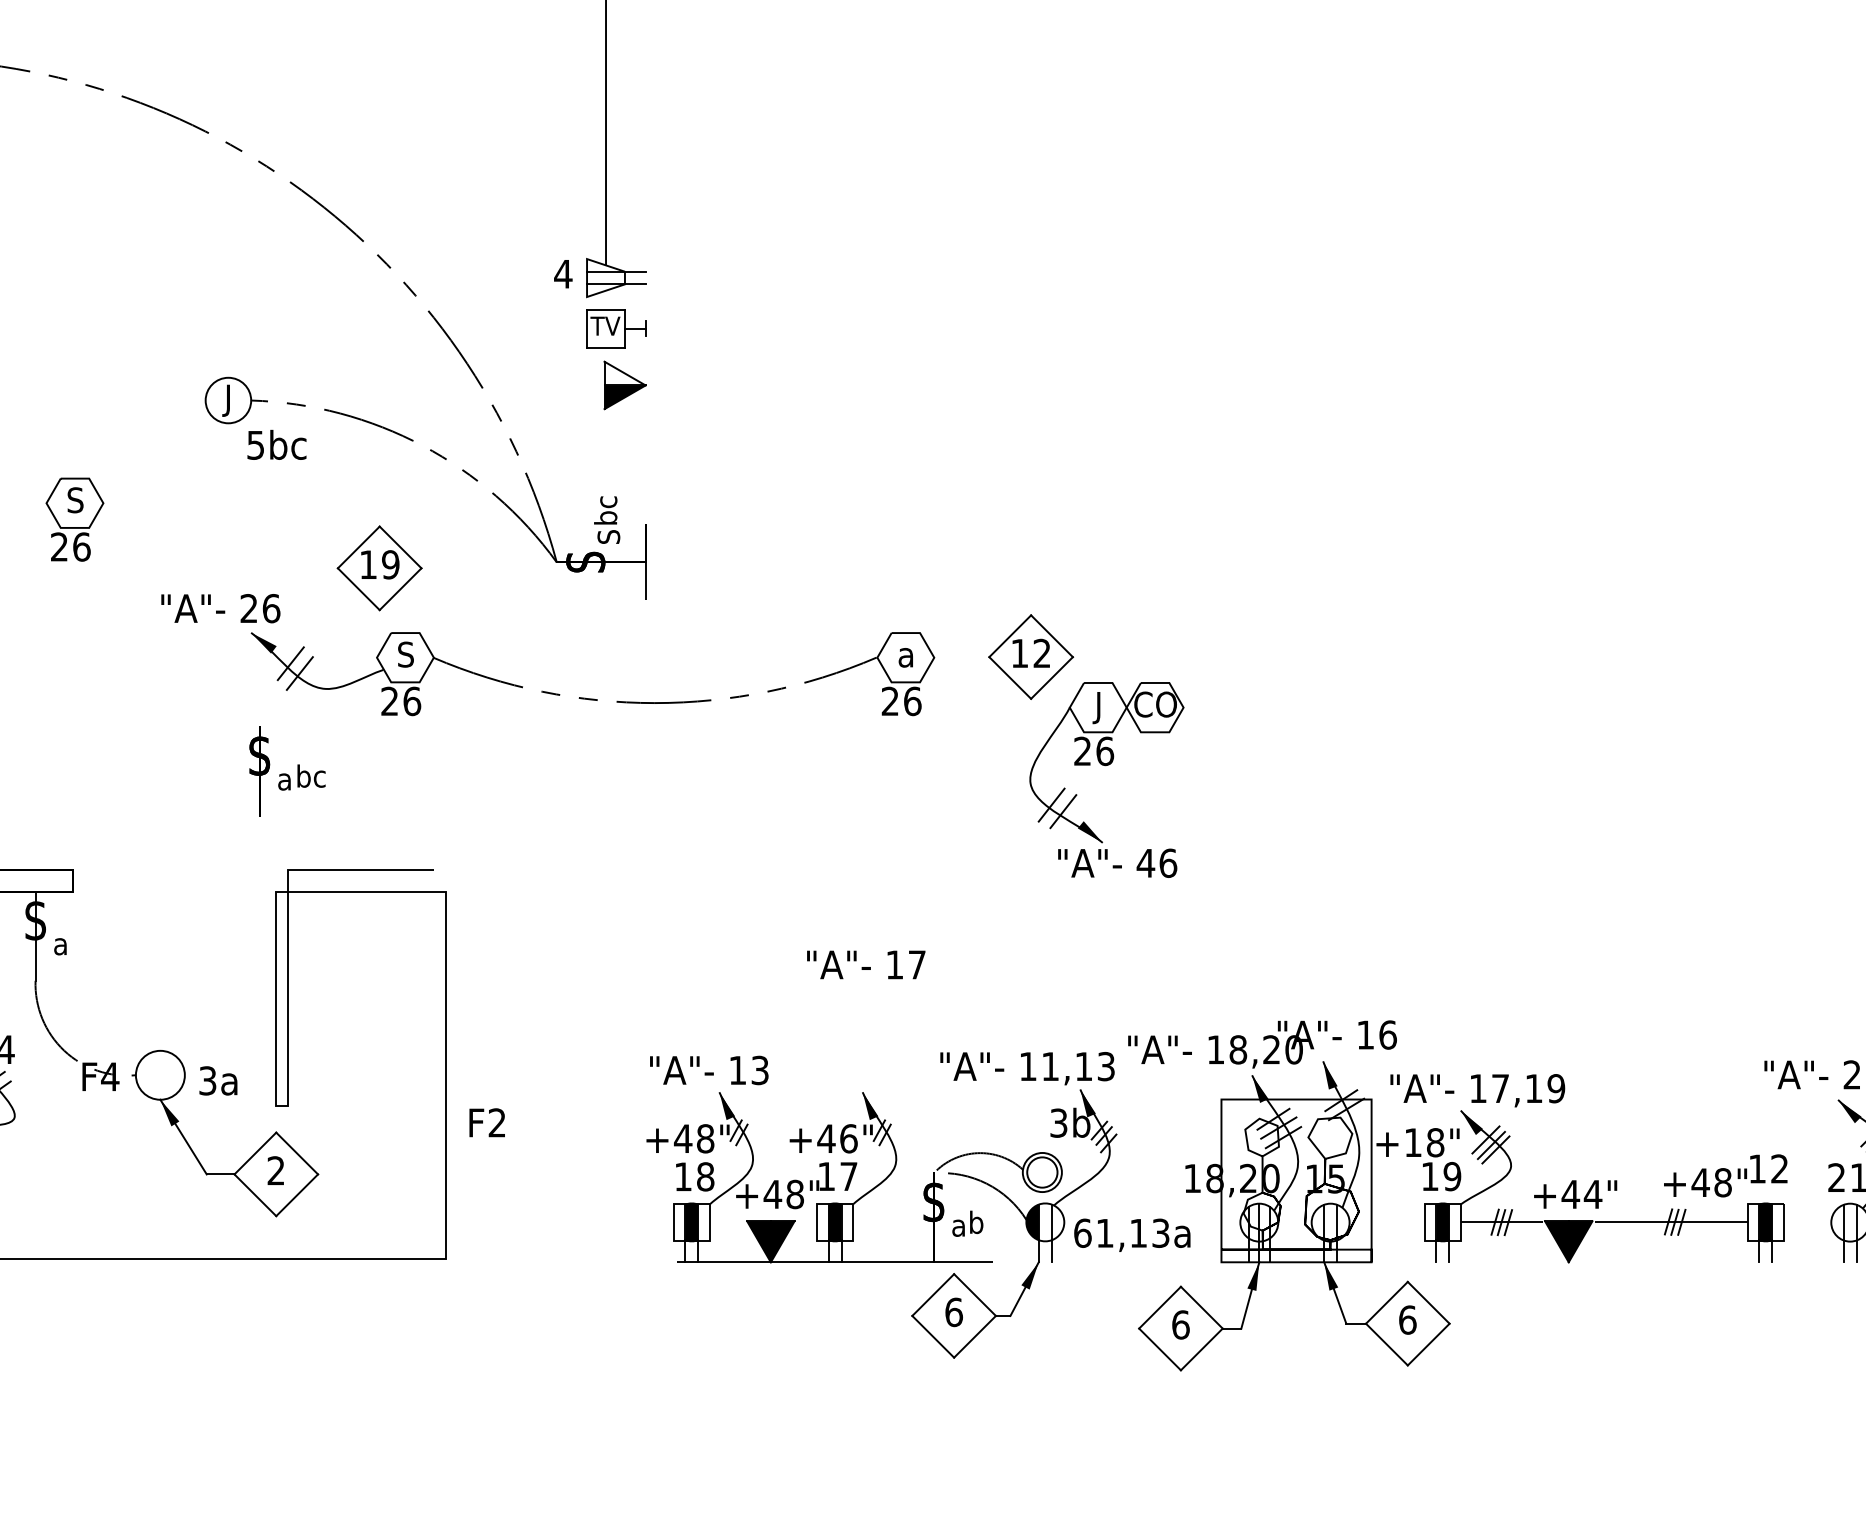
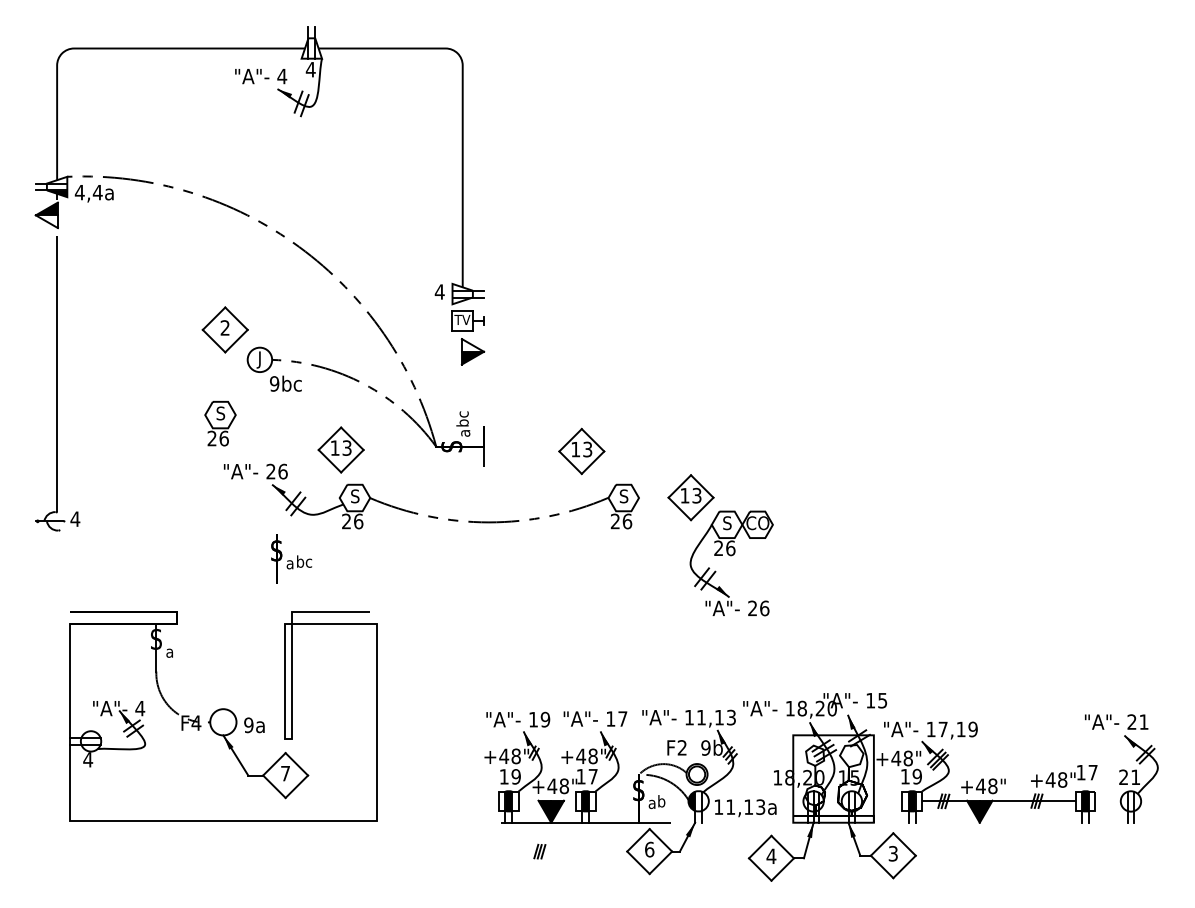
part: (162, 343) -> (224, 329), added
text: (255, 444) -> (274, 383), 5bc -> 9bc
part: (74, 518) -> (220, 423), moved
text: (609, 535) -> (464, 432), S -> a
text: (389, 563) -> (346, 447), 19 -> 13
part: (827, 571) -> (581, 451), added
text: (1041, 653) -> (696, 495), 12 -> 13
text: (905, 654) -> (623, 496), a -> S
text: (1099, 706) -> (727, 524), J -> S
text: (1145, 863) -> (752, 608), 46 -> 26
text: (866, 963) -> (595, 718), moved
text: (1387, 1034) -> (882, 700), 16 -> 15
text: (760, 1070) -> (545, 719), 13 -> 19
text: (207, 1079) -> (248, 724), 3a -> 9a
text: (486, 1122) -> (676, 747), moved
text: (1058, 1122) -> (705, 747), 3b -> 9b
text: (847, 1137) -> (592, 755), +46" -> +48"
text: (1413, 1142) -> (896, 758), +18" -> +48"
text: (1778, 1168) -> (1092, 772), 12 -> 17
text: (276, 1170) -> (285, 773), 2 -> 7
text: (704, 1176) -> (515, 776), 18 -> 19
text: (1592, 1194) -> (992, 786), +44" -> +48"
text: (1082, 1232) -> (718, 806), 61,13a -> 11,13a
part: (748, 1315) -> (539, 851), added
text: (1408, 1319) -> (893, 853), 6 -> 3
text: (1180, 1325) -> (771, 856), 6 -> 4

